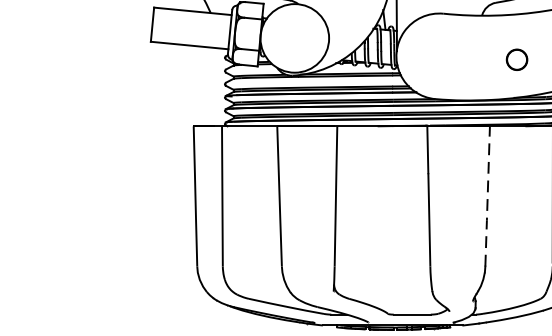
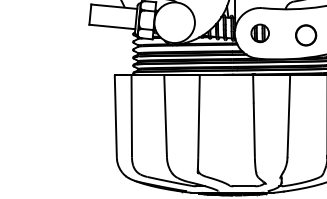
part: (438, 56) -> (259, 33), added
circle: (517, 59) -> (306, 35), size x1.67
line: (487, 196) -> (288, 116), dashed -> solid

